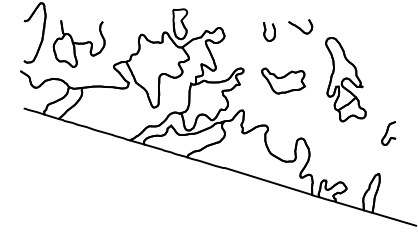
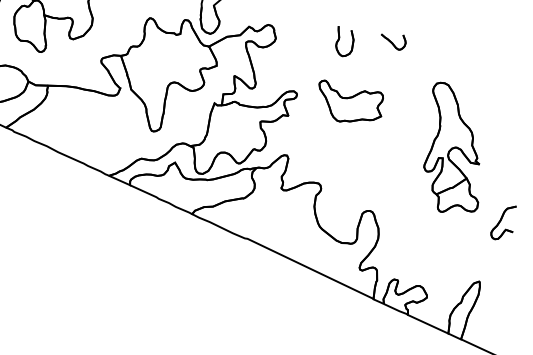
part: (300, 26) -> (393, 40), size x0.7
part: (345, 79) -> (454, 148), moved
part: (283, 80) -> (349, 102), moved

